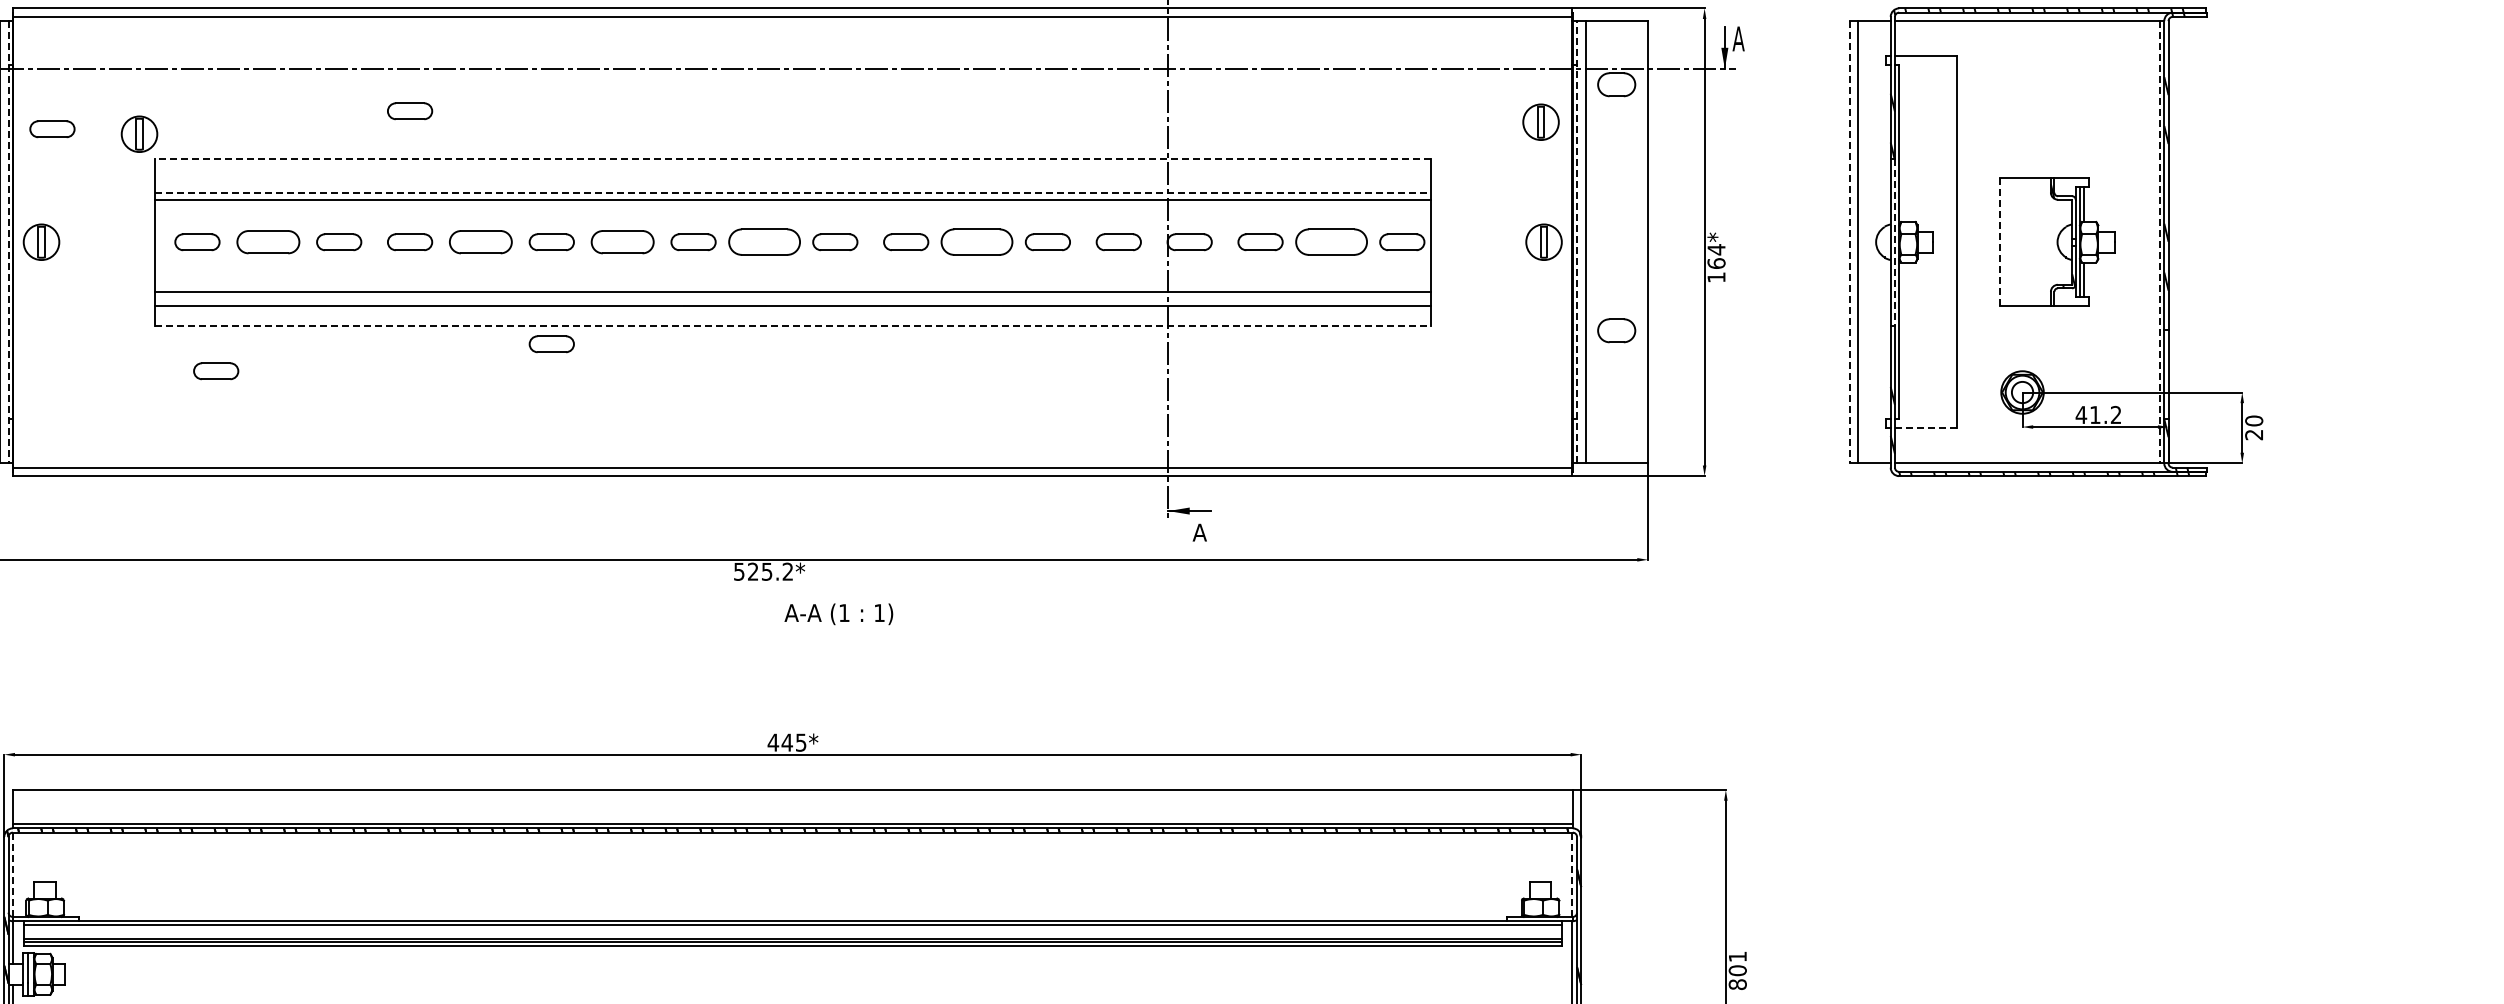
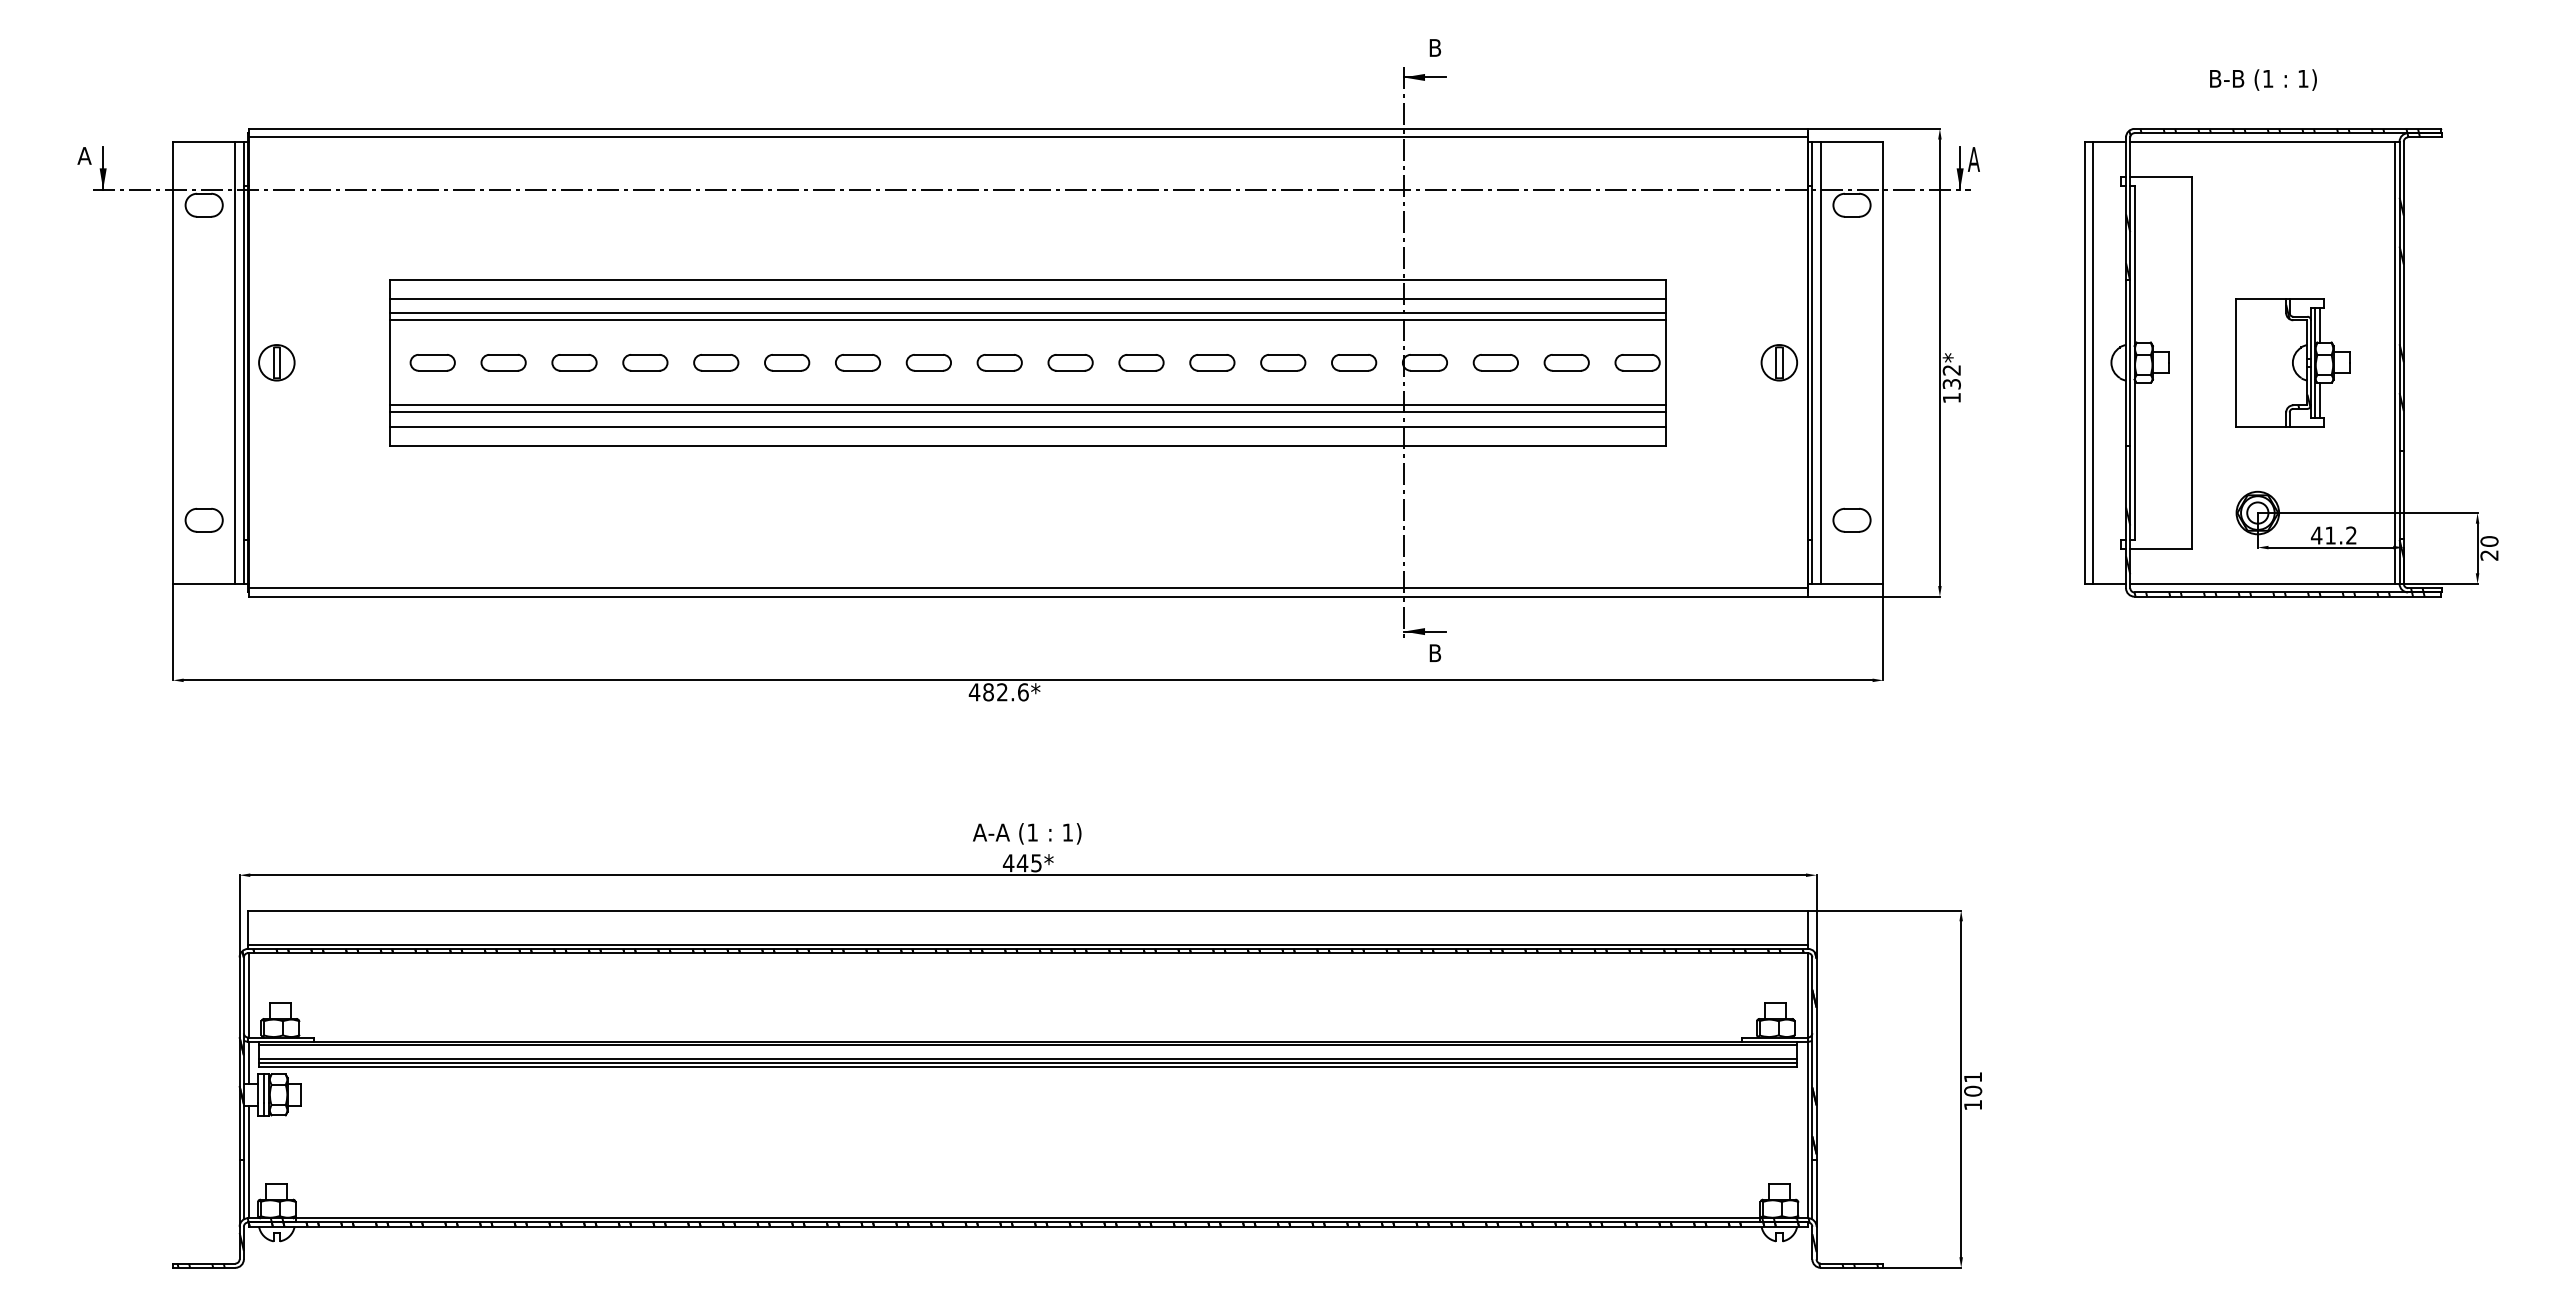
part: (410, 110) -> (645, 231), removed
part: (1540, 121) -> (1775, 242), removed
part: (52, 128) -> (287, 249), removed
part: (139, 133) -> (374, 254), removed
line: (793, 158) -> (1028, 279), dashed -> solid
line: (792, 178) -> (1027, 299), added
line: (793, 192) -> (1028, 313), dashed -> solid
part: (268, 241) -> (503, 362), size x0.71
part: (481, 241) -> (716, 362), size x0.71
part: (622, 241) -> (857, 362), size x0.71
part: (764, 241) -> (999, 362), size x0.62
part: (977, 241) -> (1212, 362), size x0.62
part: (1331, 241) -> (1566, 362), size x0.62
line: (1577, 241) -> (1812, 362), dashed -> solid
line: (2000, 241) -> (2235, 362), dashed -> solid
line: (8, 242) -> (243, 363), dashed -> solid
line: (1849, 242) -> (2084, 363), dashed -> solid
line: (1895, 242) -> (2130, 363), dashed -> solid
line: (2160, 242) -> (2395, 363), dashed -> solid
text: (1716, 255) -> (1951, 376), 164* -> 132*
line: (792, 284) -> (1027, 405), added
line: (793, 325) -> (1028, 446), dashed -> solid
part: (1616, 329) -> (1851, 519), moved
part: (552, 343) -> (787, 464), removed
part: (216, 370) -> (451, 491), removed
line: (1926, 427) -> (2161, 548), dashed -> solid
text: (1200, 531) -> (1435, 652), A -> B
text: (763, 571) -> (998, 692), 525.2* -> 482.6*
text: (839, 613) -> (1027, 833), moved
line: (13, 873) -> (248, 994), dashed -> solid
line: (1572, 874) -> (1807, 995), dashed -> solid
text: (1738, 983) -> (1973, 1104), 801 -> 101

